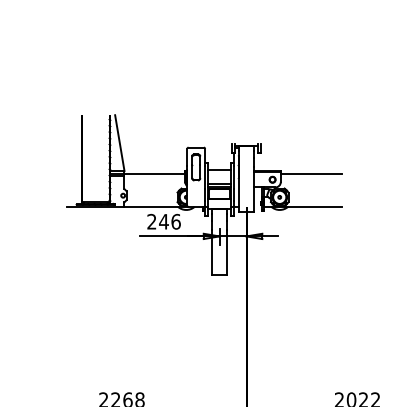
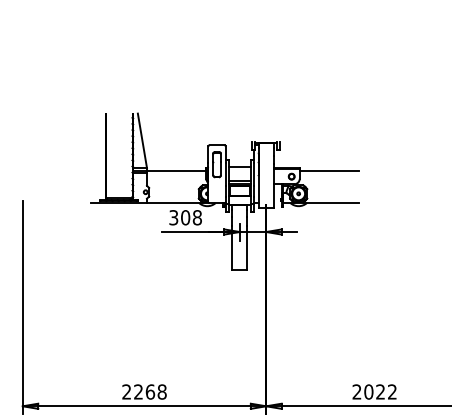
text: (163, 221) -> (185, 217), 246 -> 308

